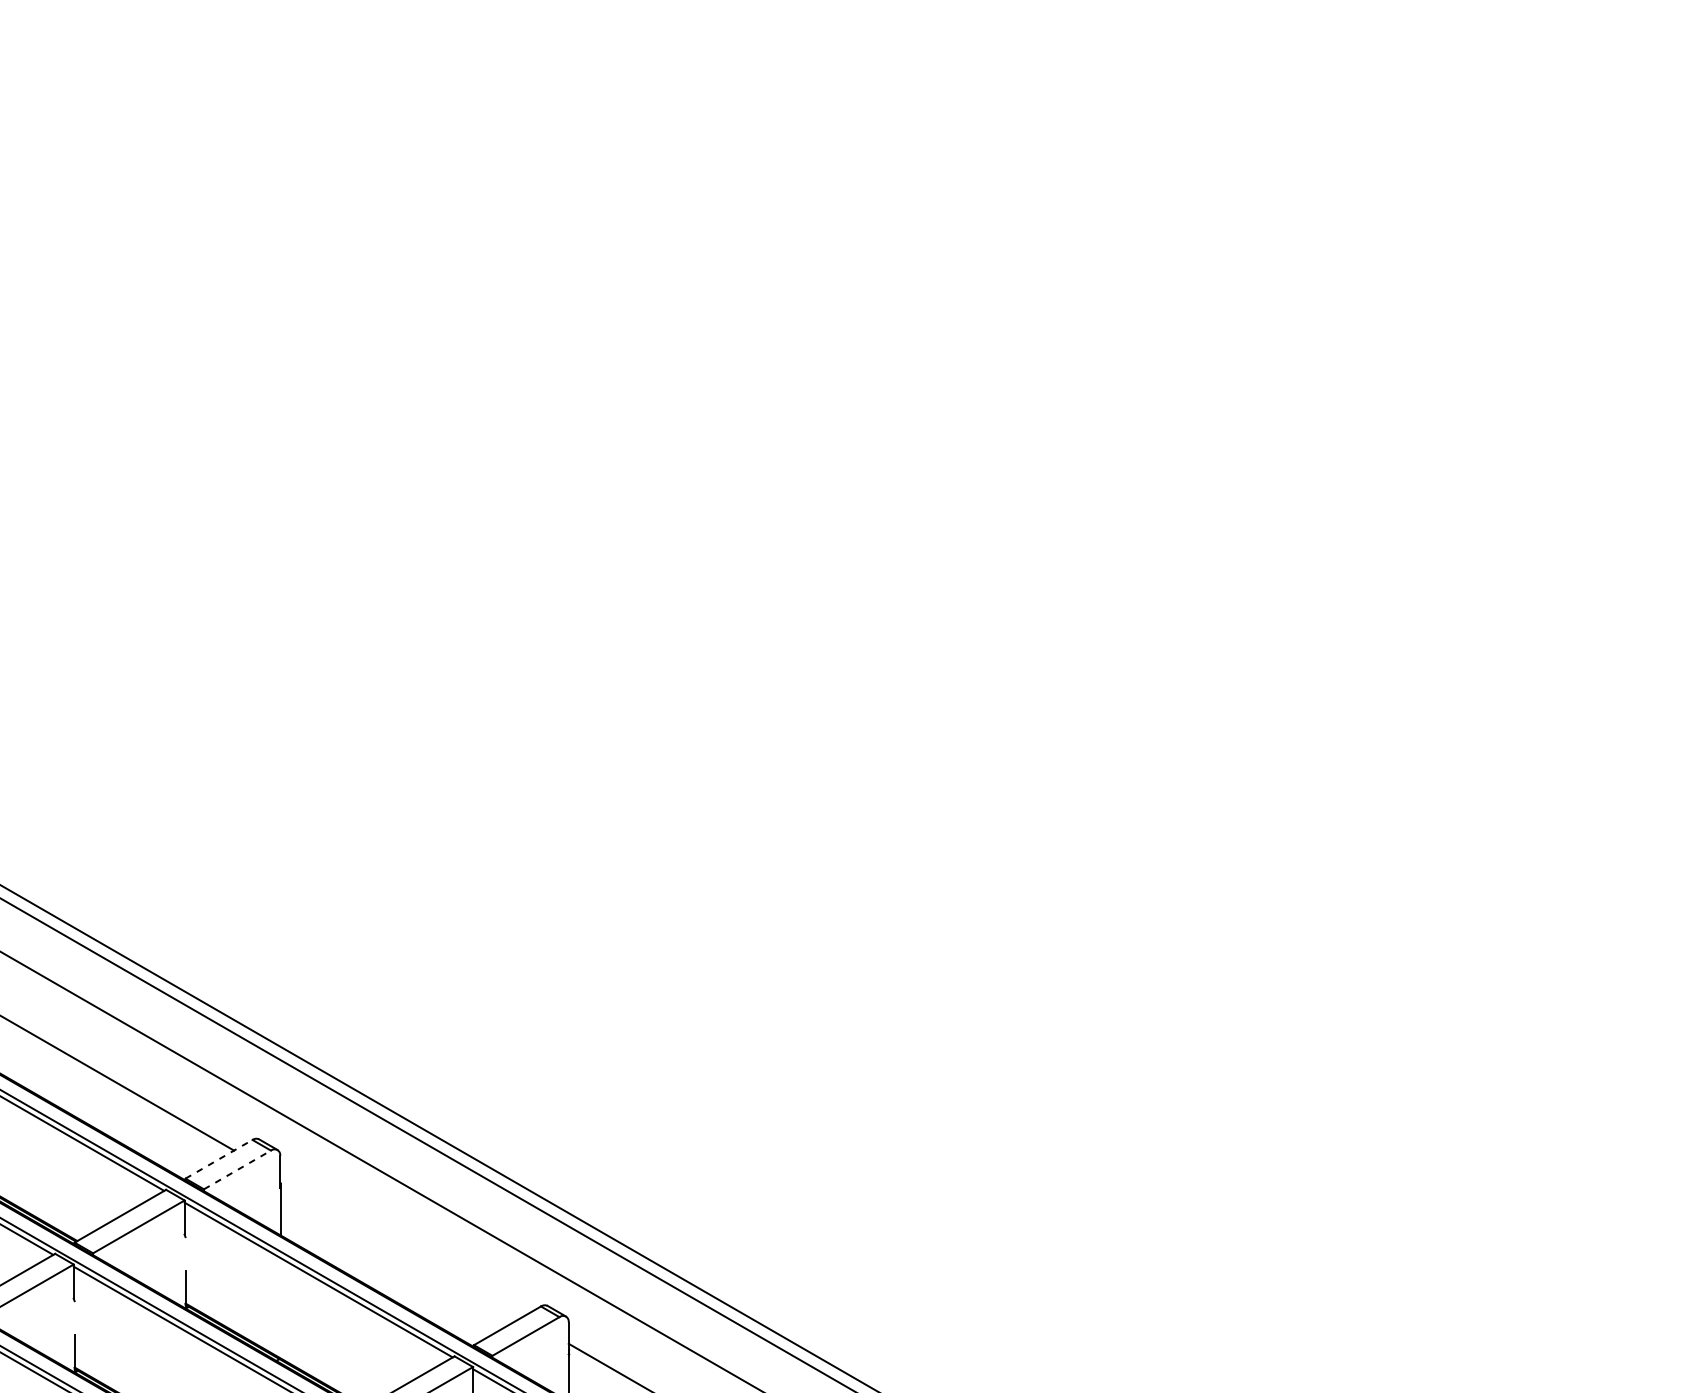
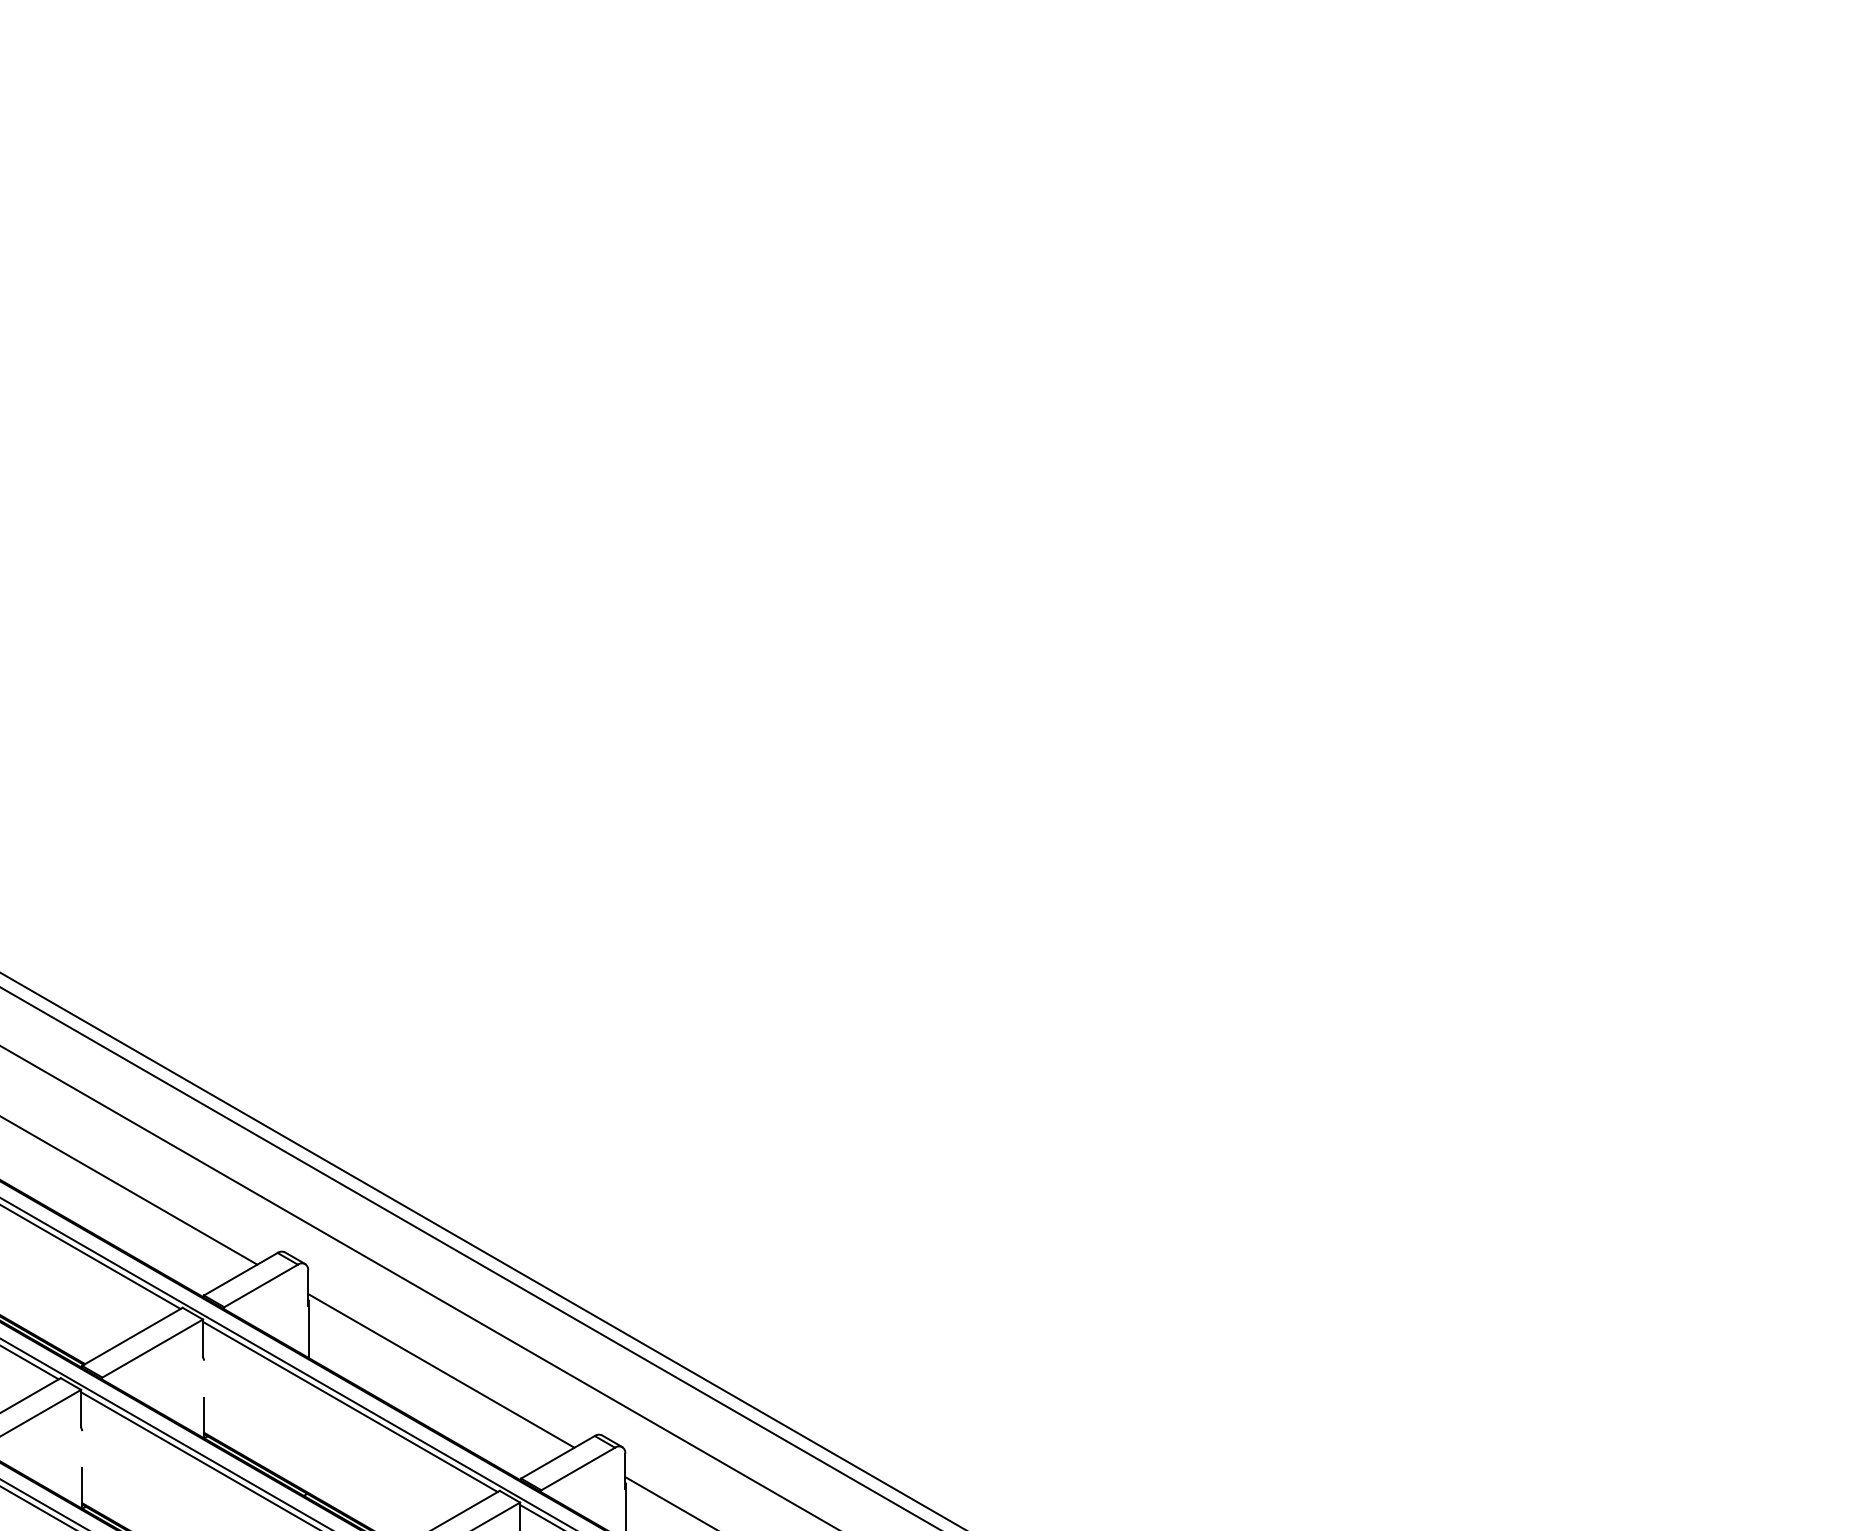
line: (218, 1159) -> (240, 1274), dashed -> solid
line: (237, 1169) -> (261, 1285), dashed -> solid
line: (401, 1246) -> (441, 1370), added

